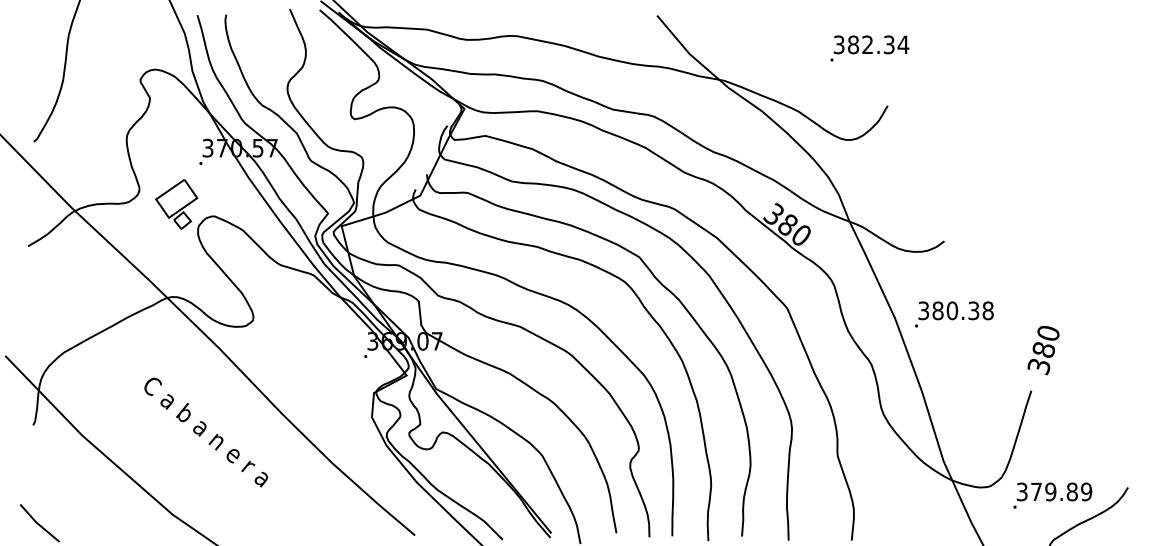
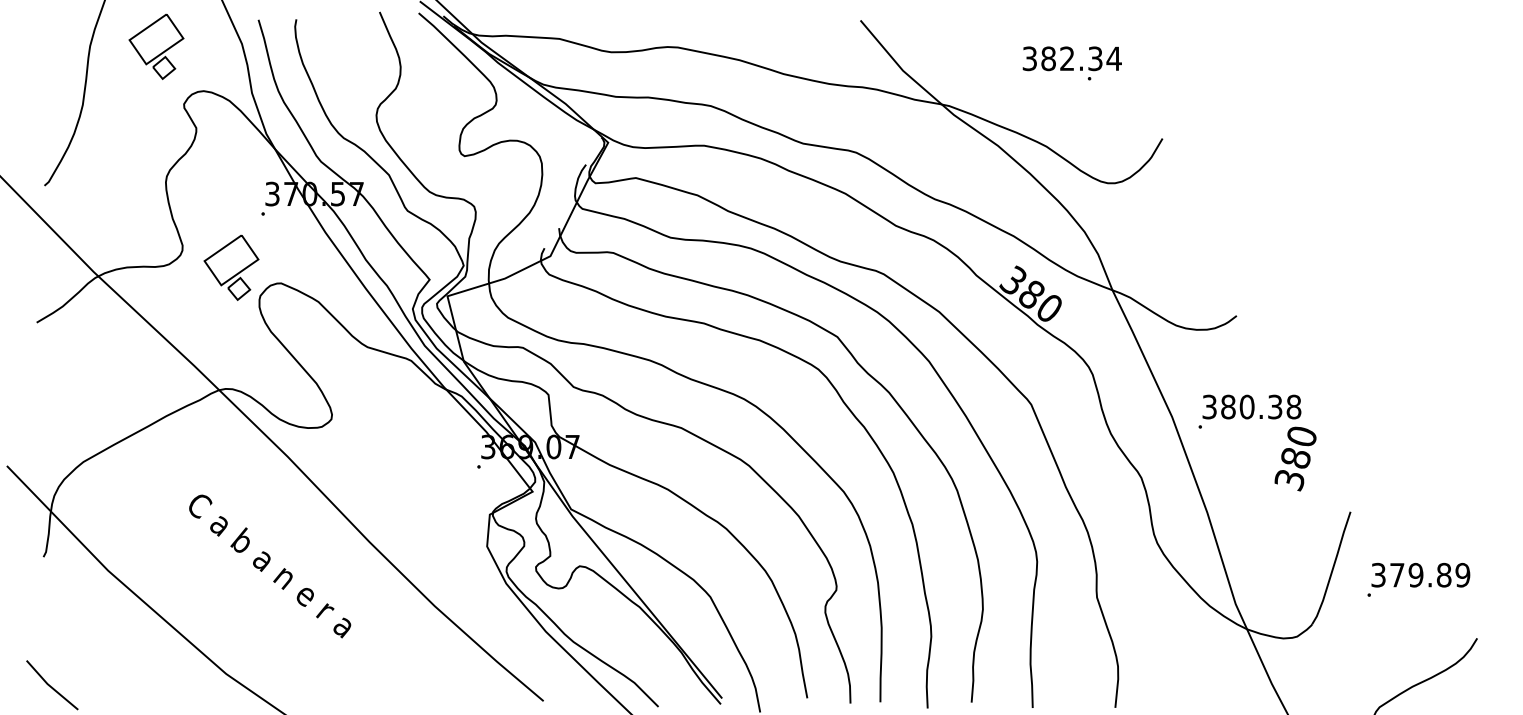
part: (119, 35) -> (156, 46), added
text: (870, 44) -> (1071, 58), moved
text: (1043, 350) -> (1295, 458), moved
part: (1052, 495) -> (1418, 579), moved

